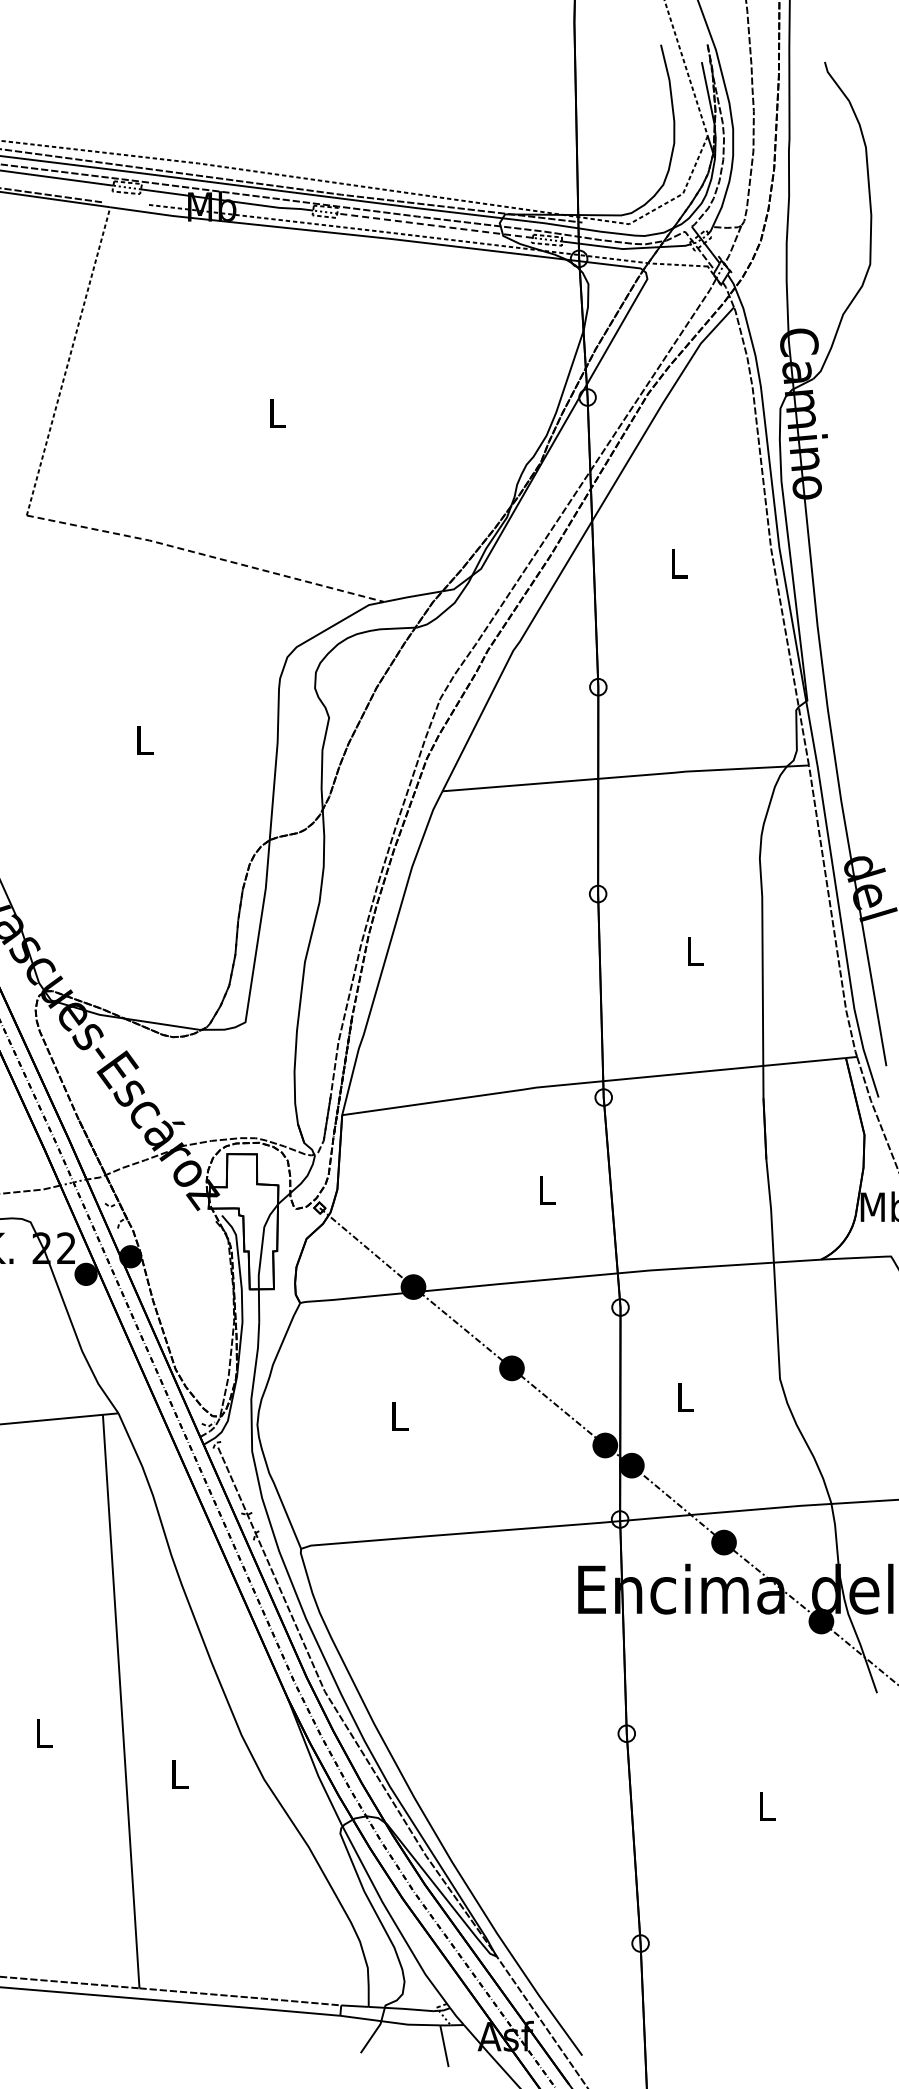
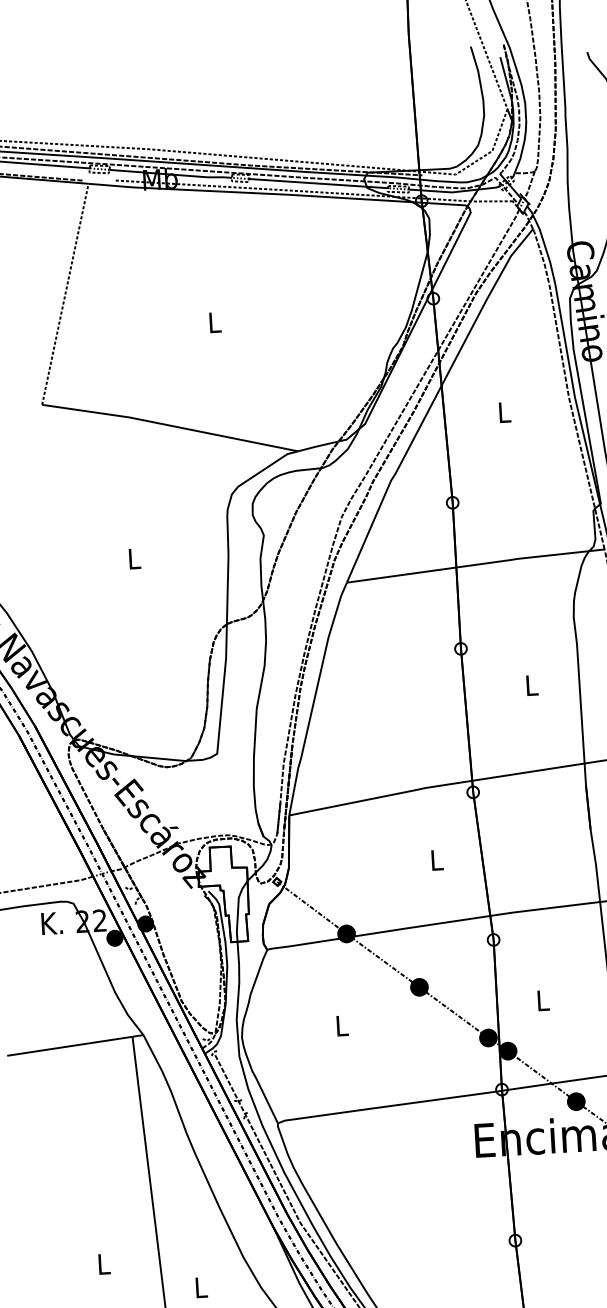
line: (435, 225) -> (318, 183), dashed -> solid
line: (206, 555) -> (170, 425), dashed -> solid

